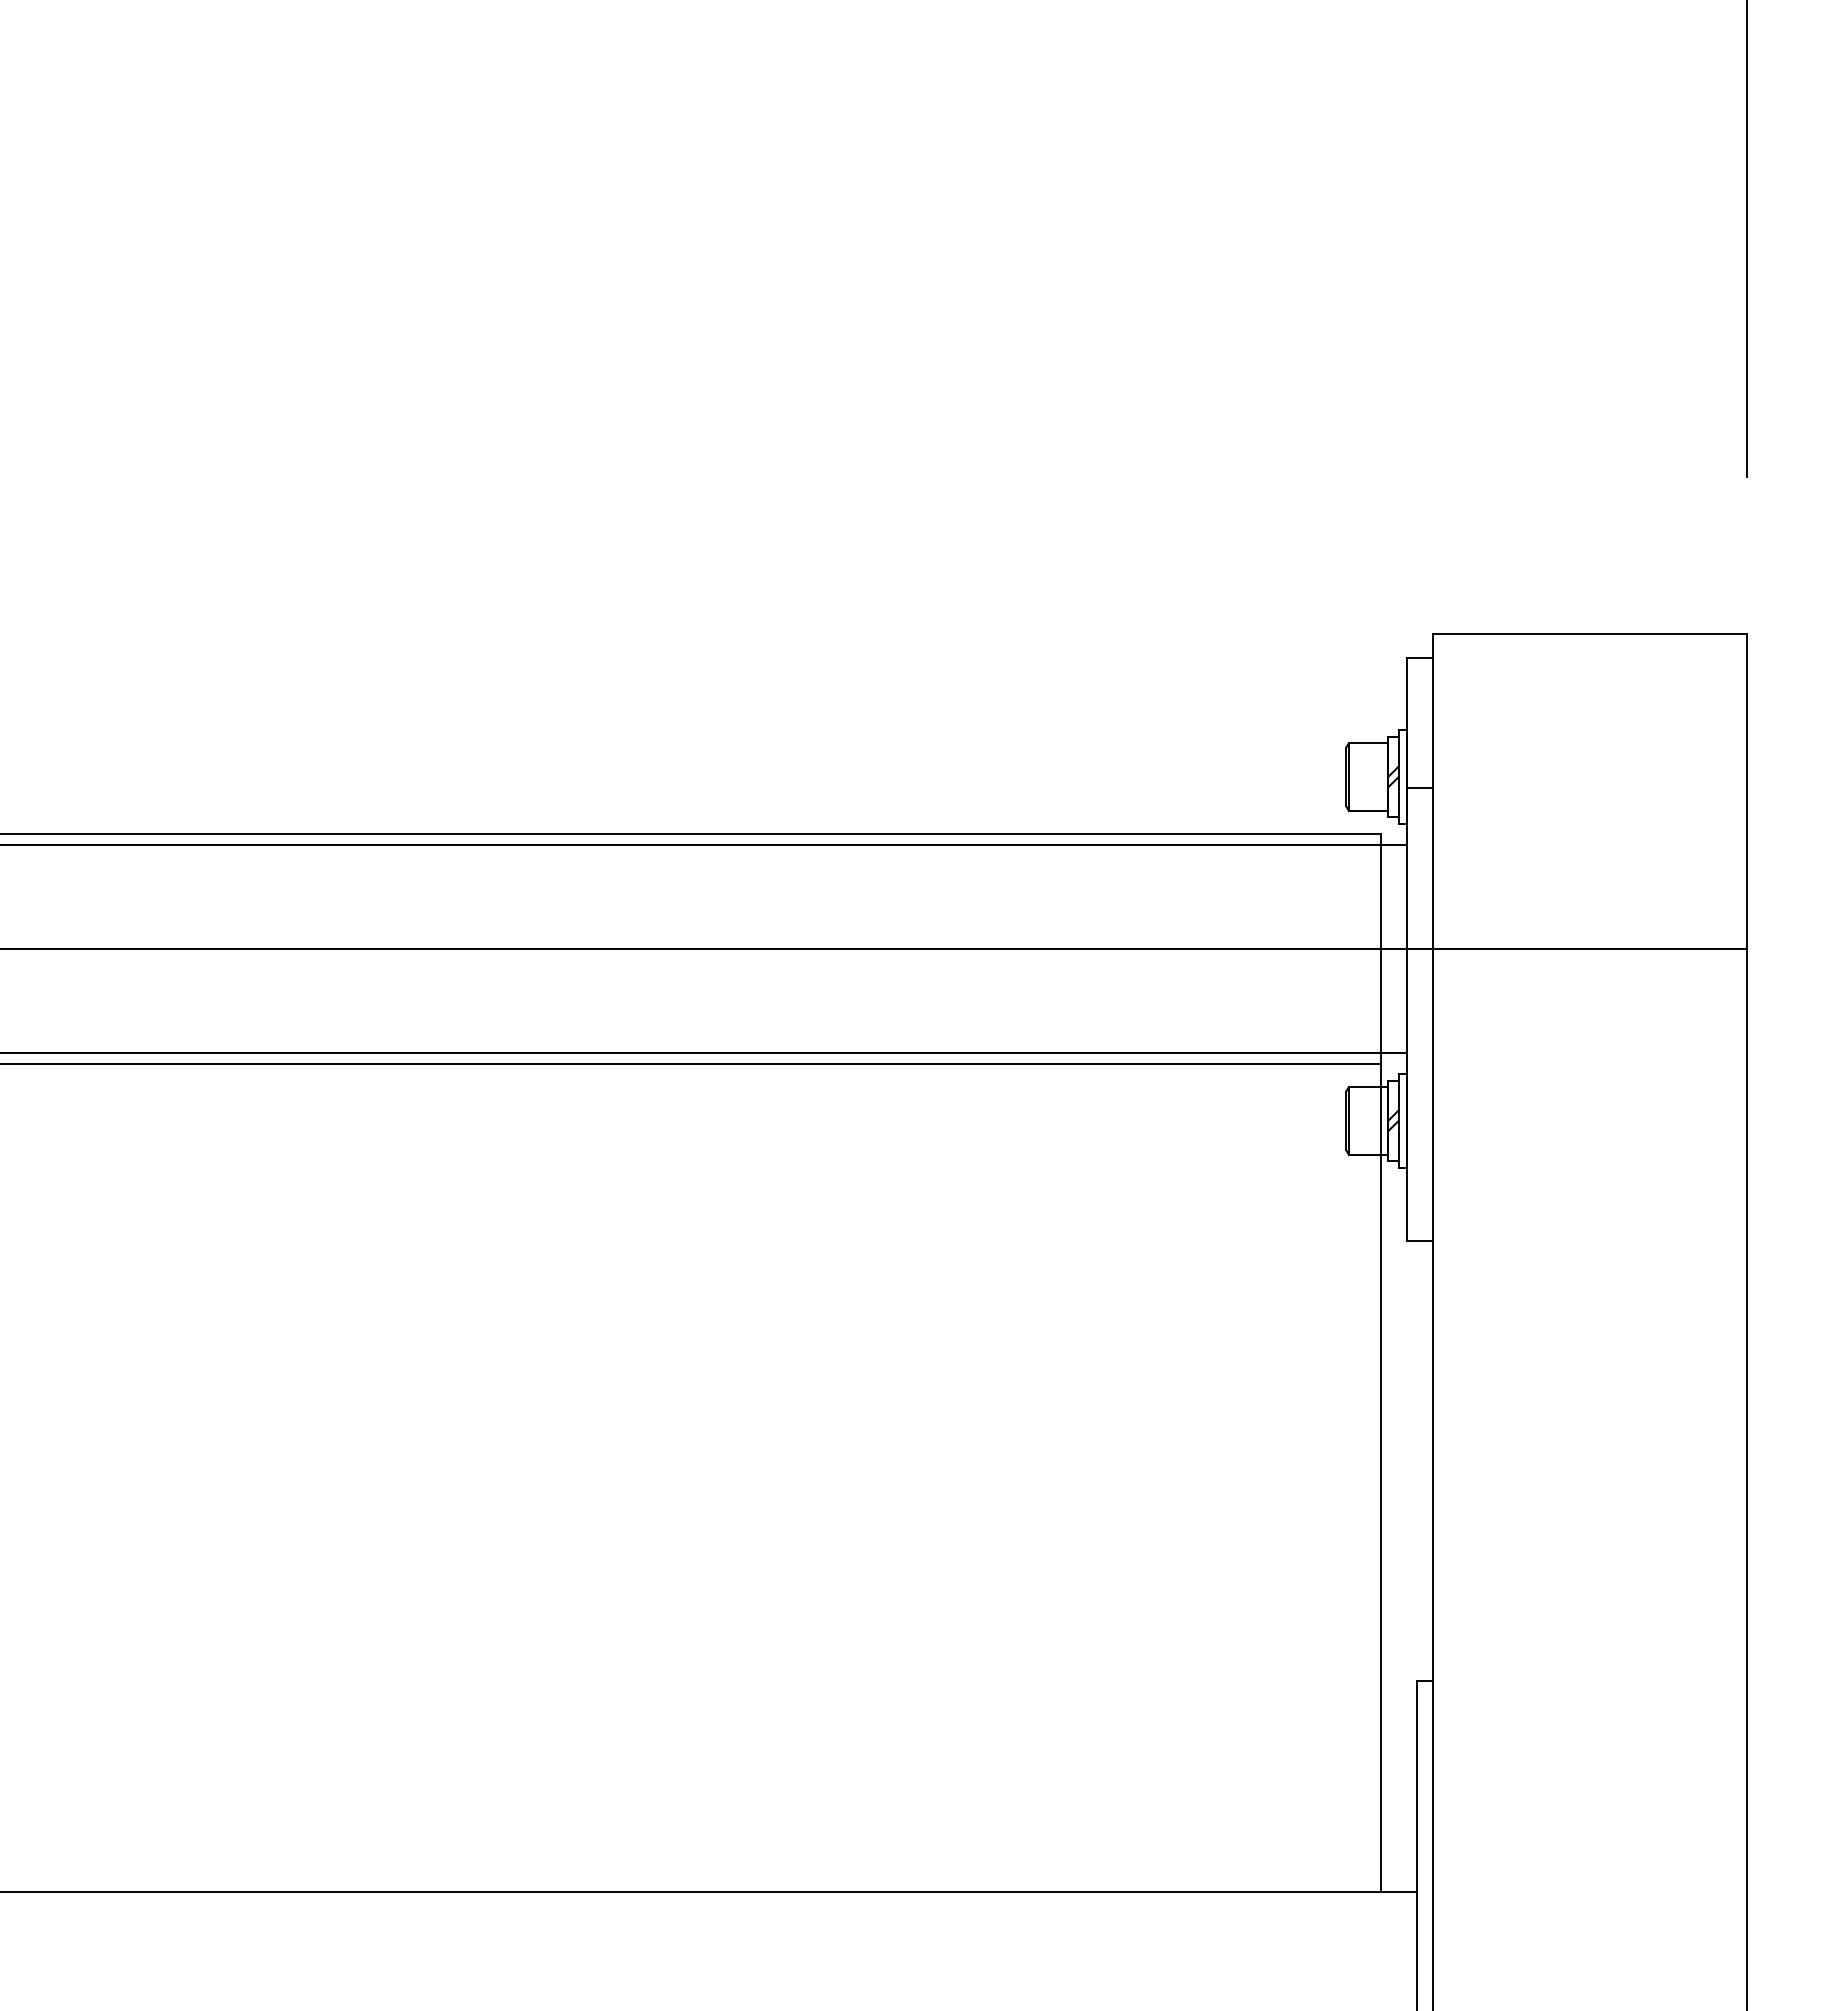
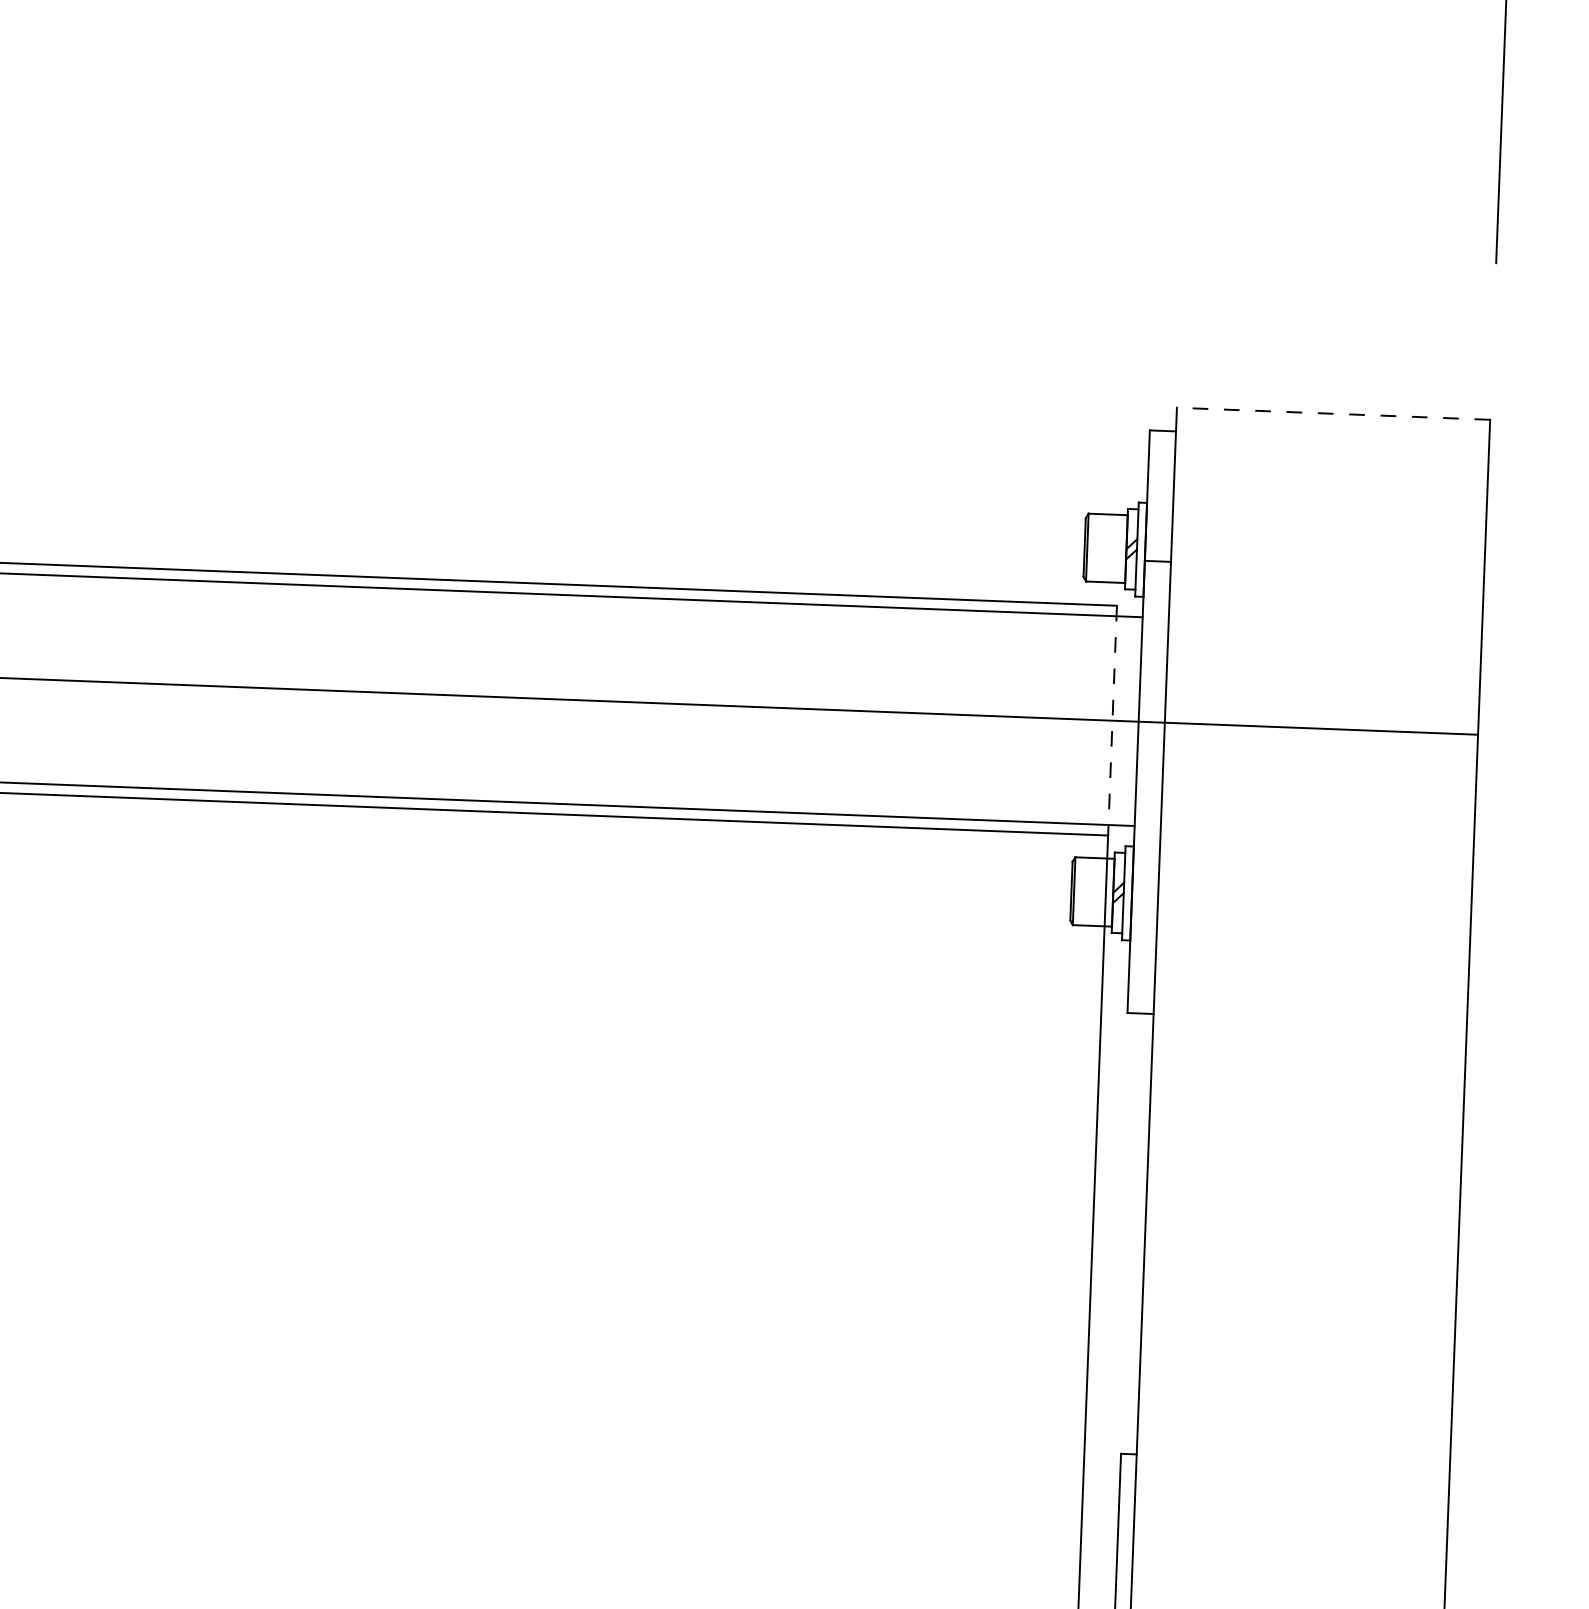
line: (1589, 633) -> (1333, 413), solid -> dashed
line: (1380, 948) -> (1112, 720), solid -> dashed

